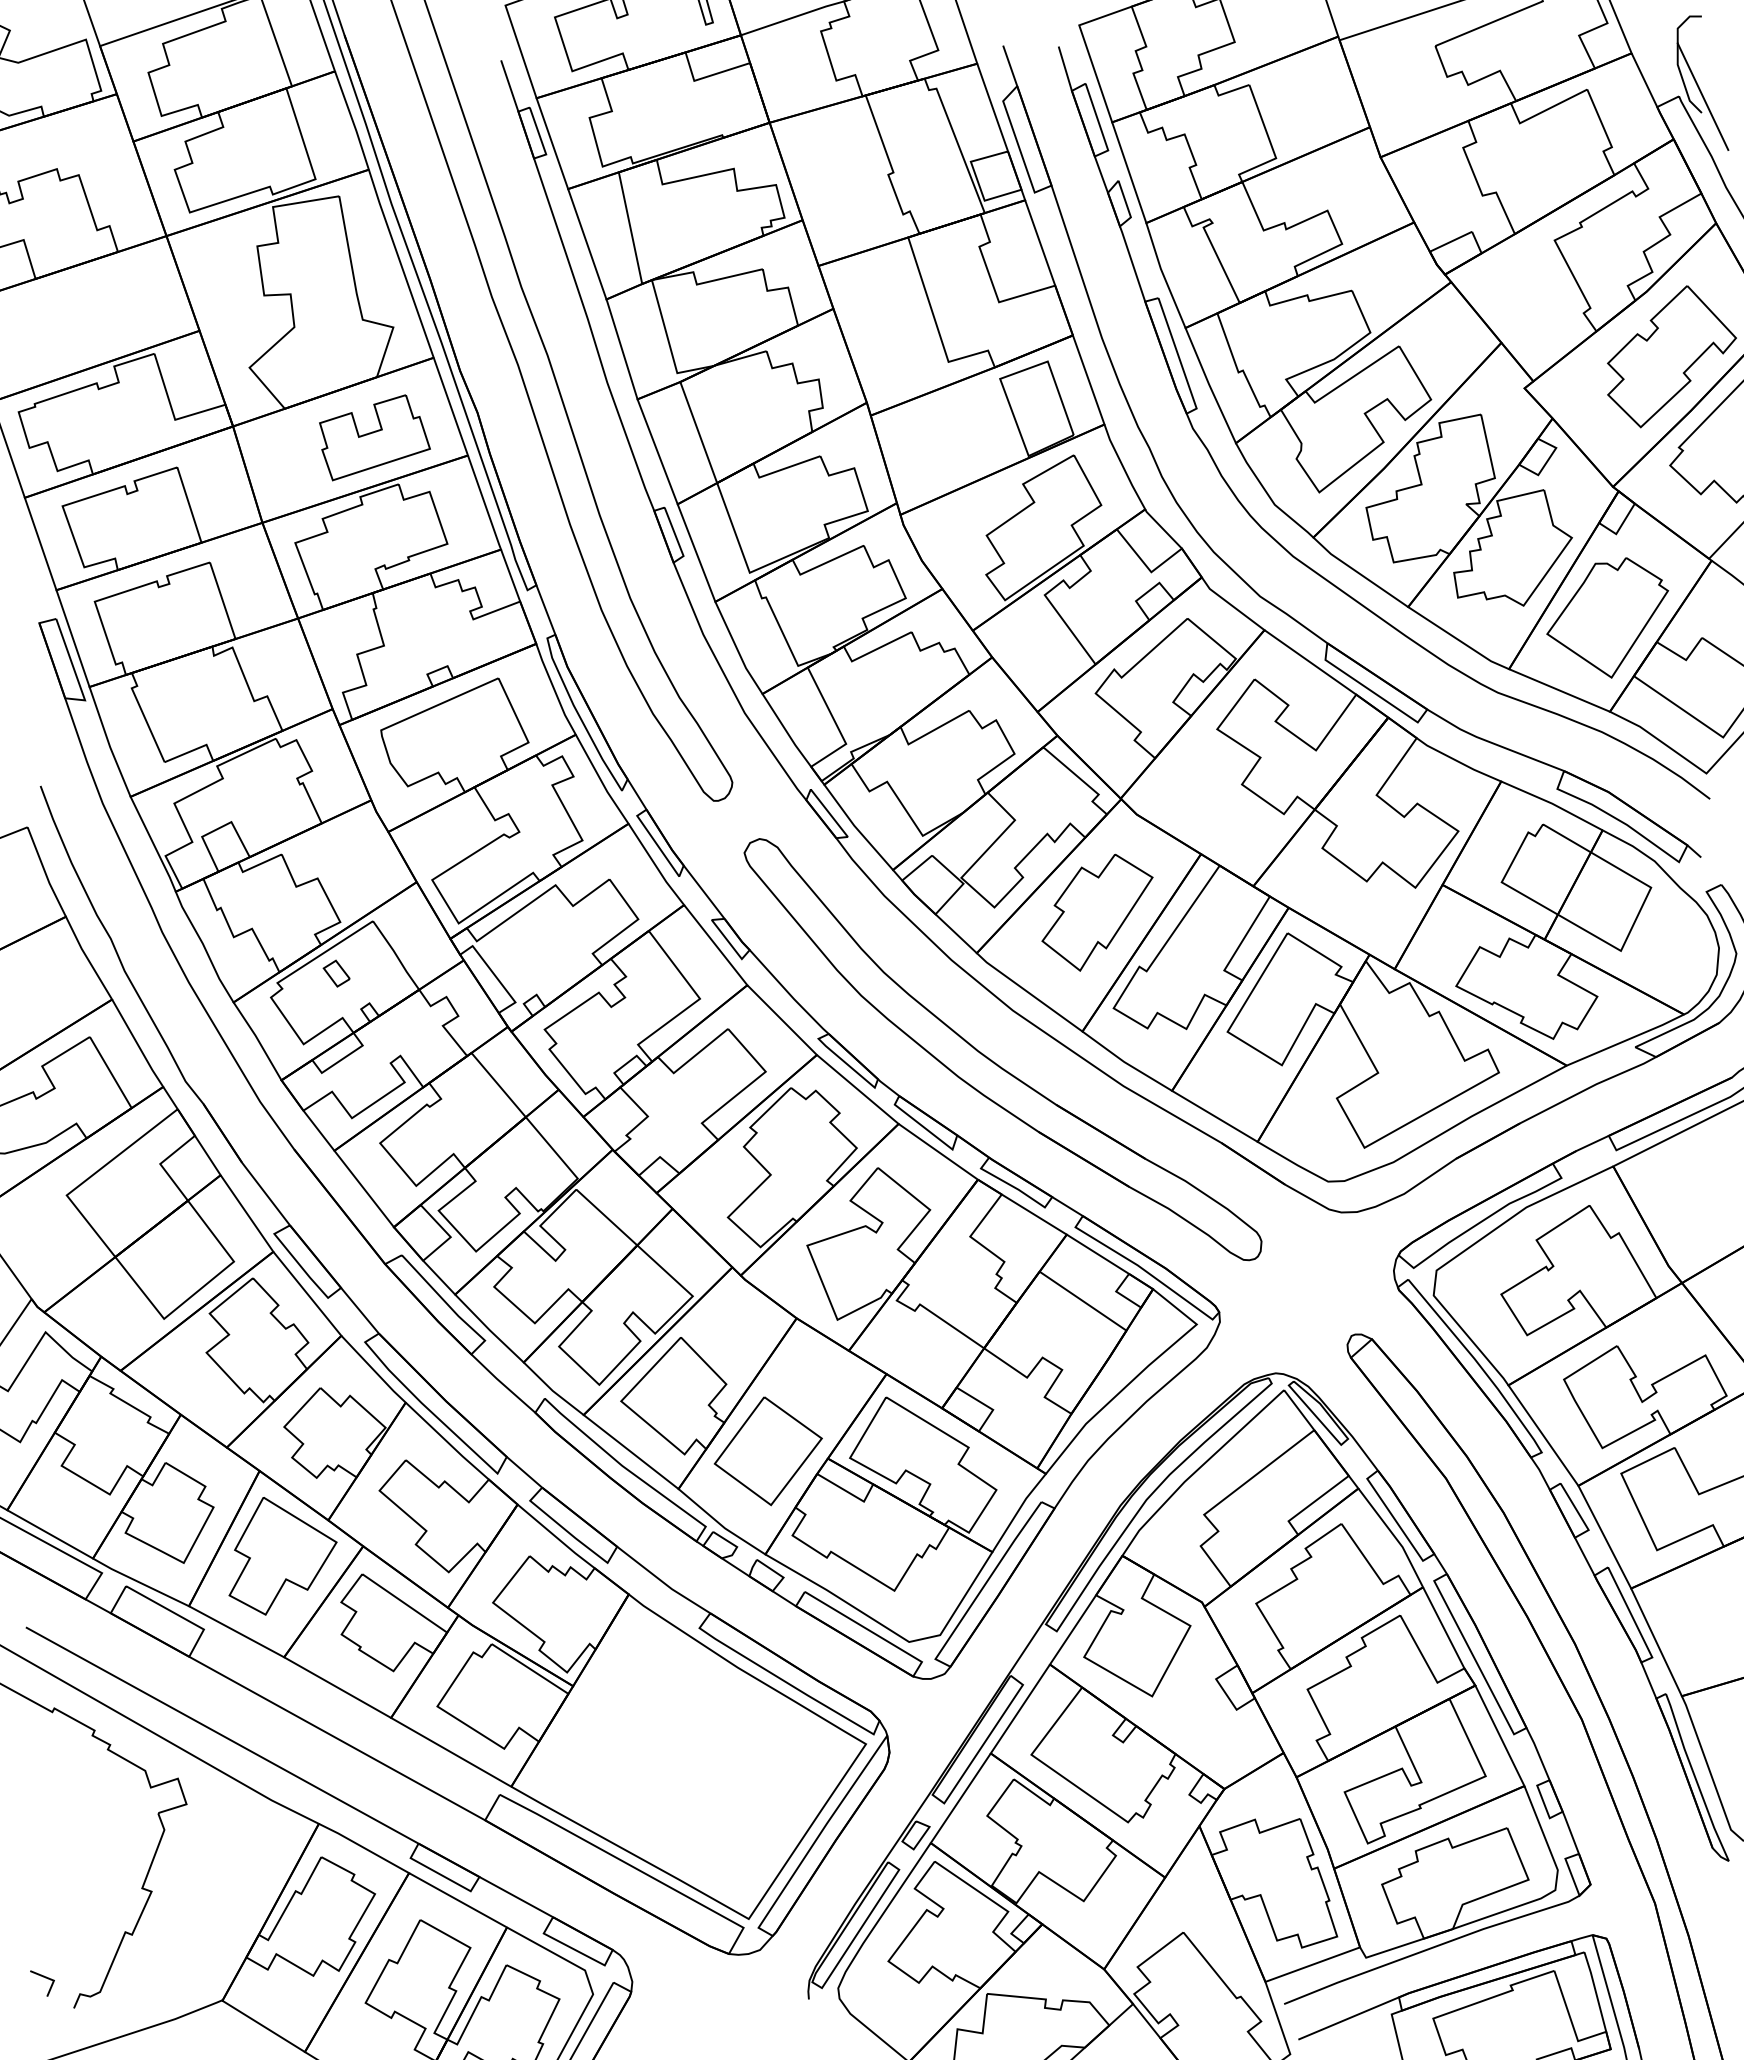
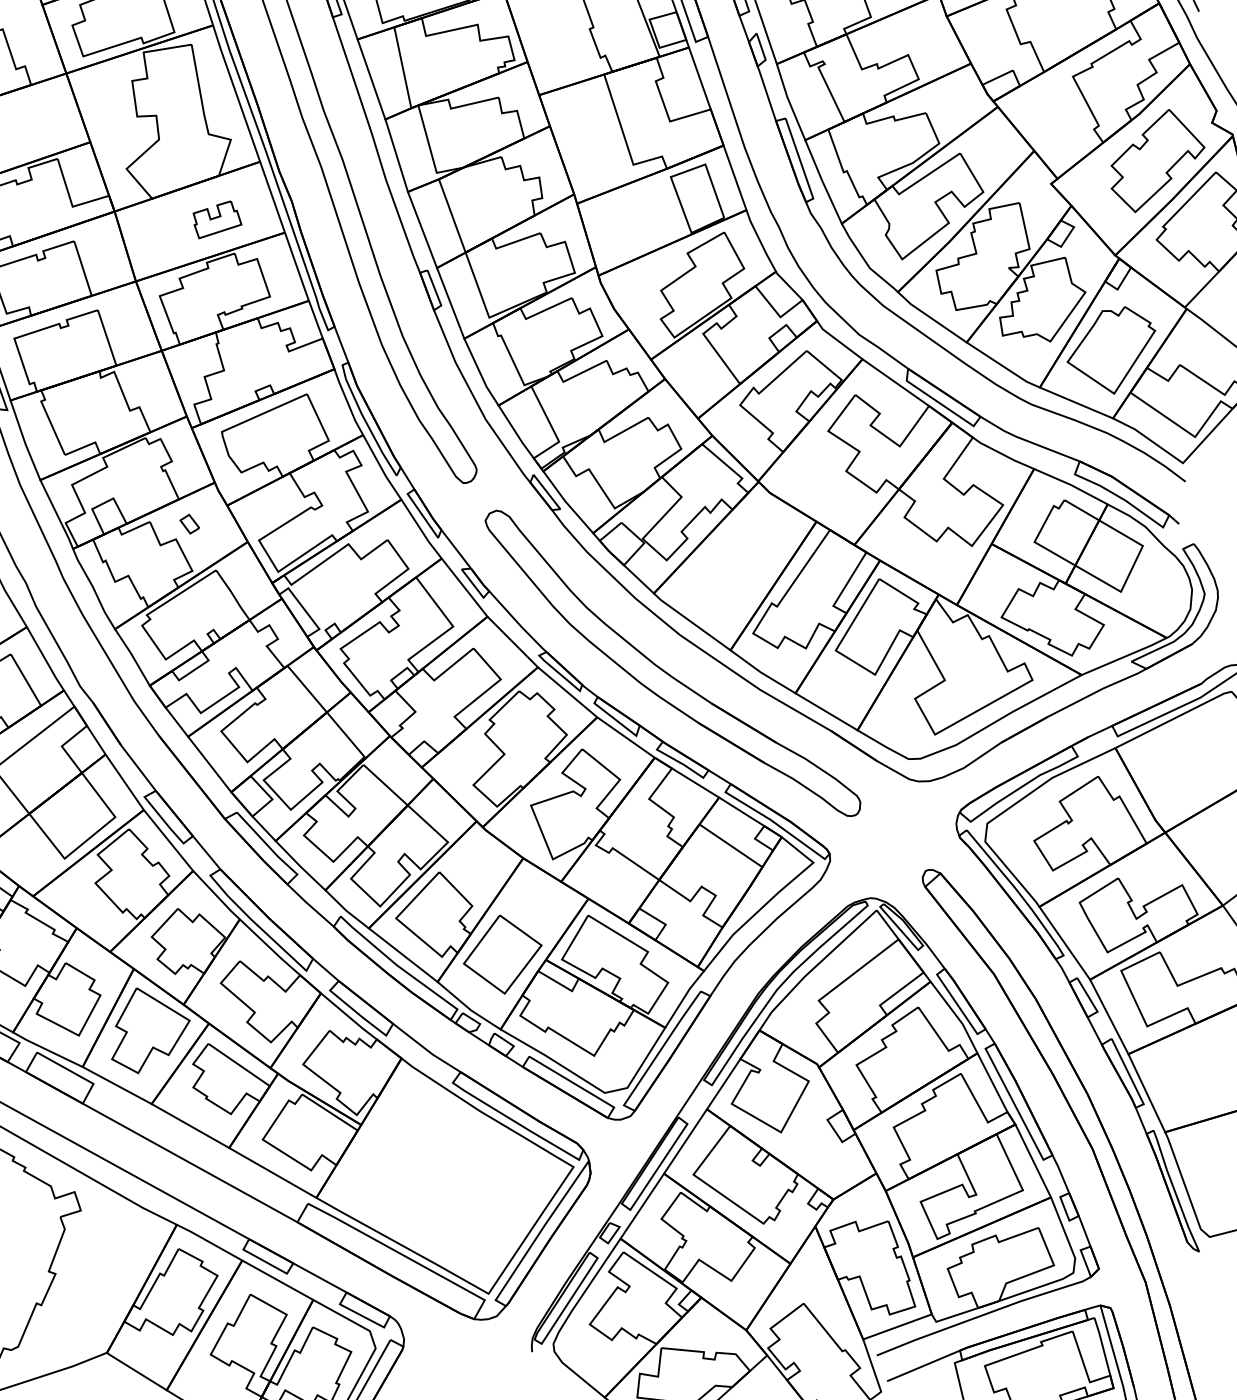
part: (374, 437) -> (217, 219), size x0.6
part: (1097, 912) -> (741, 563), removed
part: (336, 973) -> (189, 524), moved

